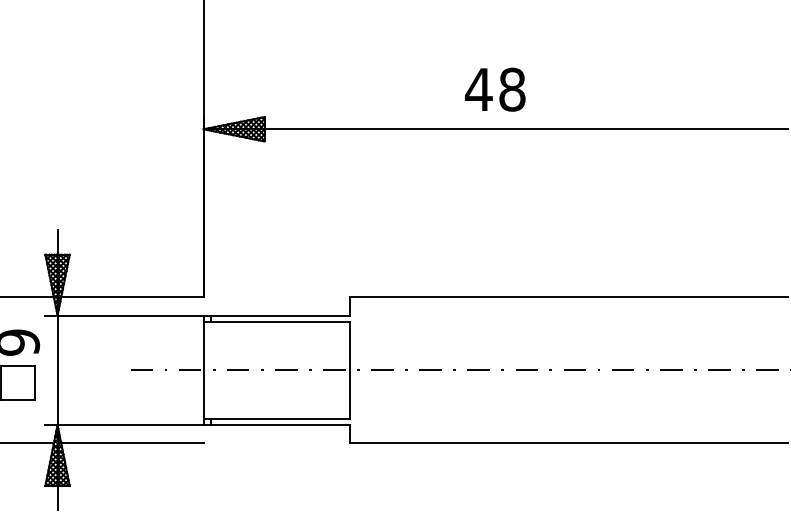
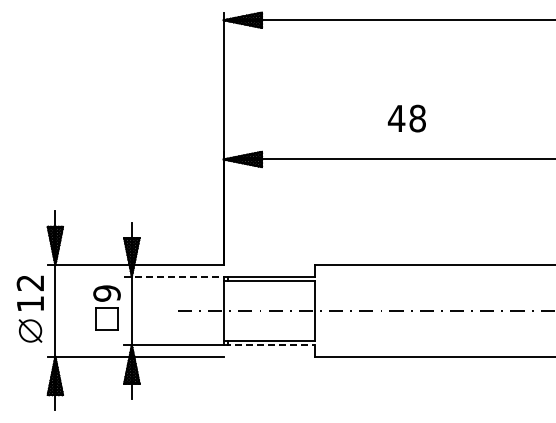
text: (494, 89) -> (406, 118), moved
line: (123, 315) -> (173, 276), solid -> dashed
line: (276, 425) -> (269, 345), solid -> dashed

